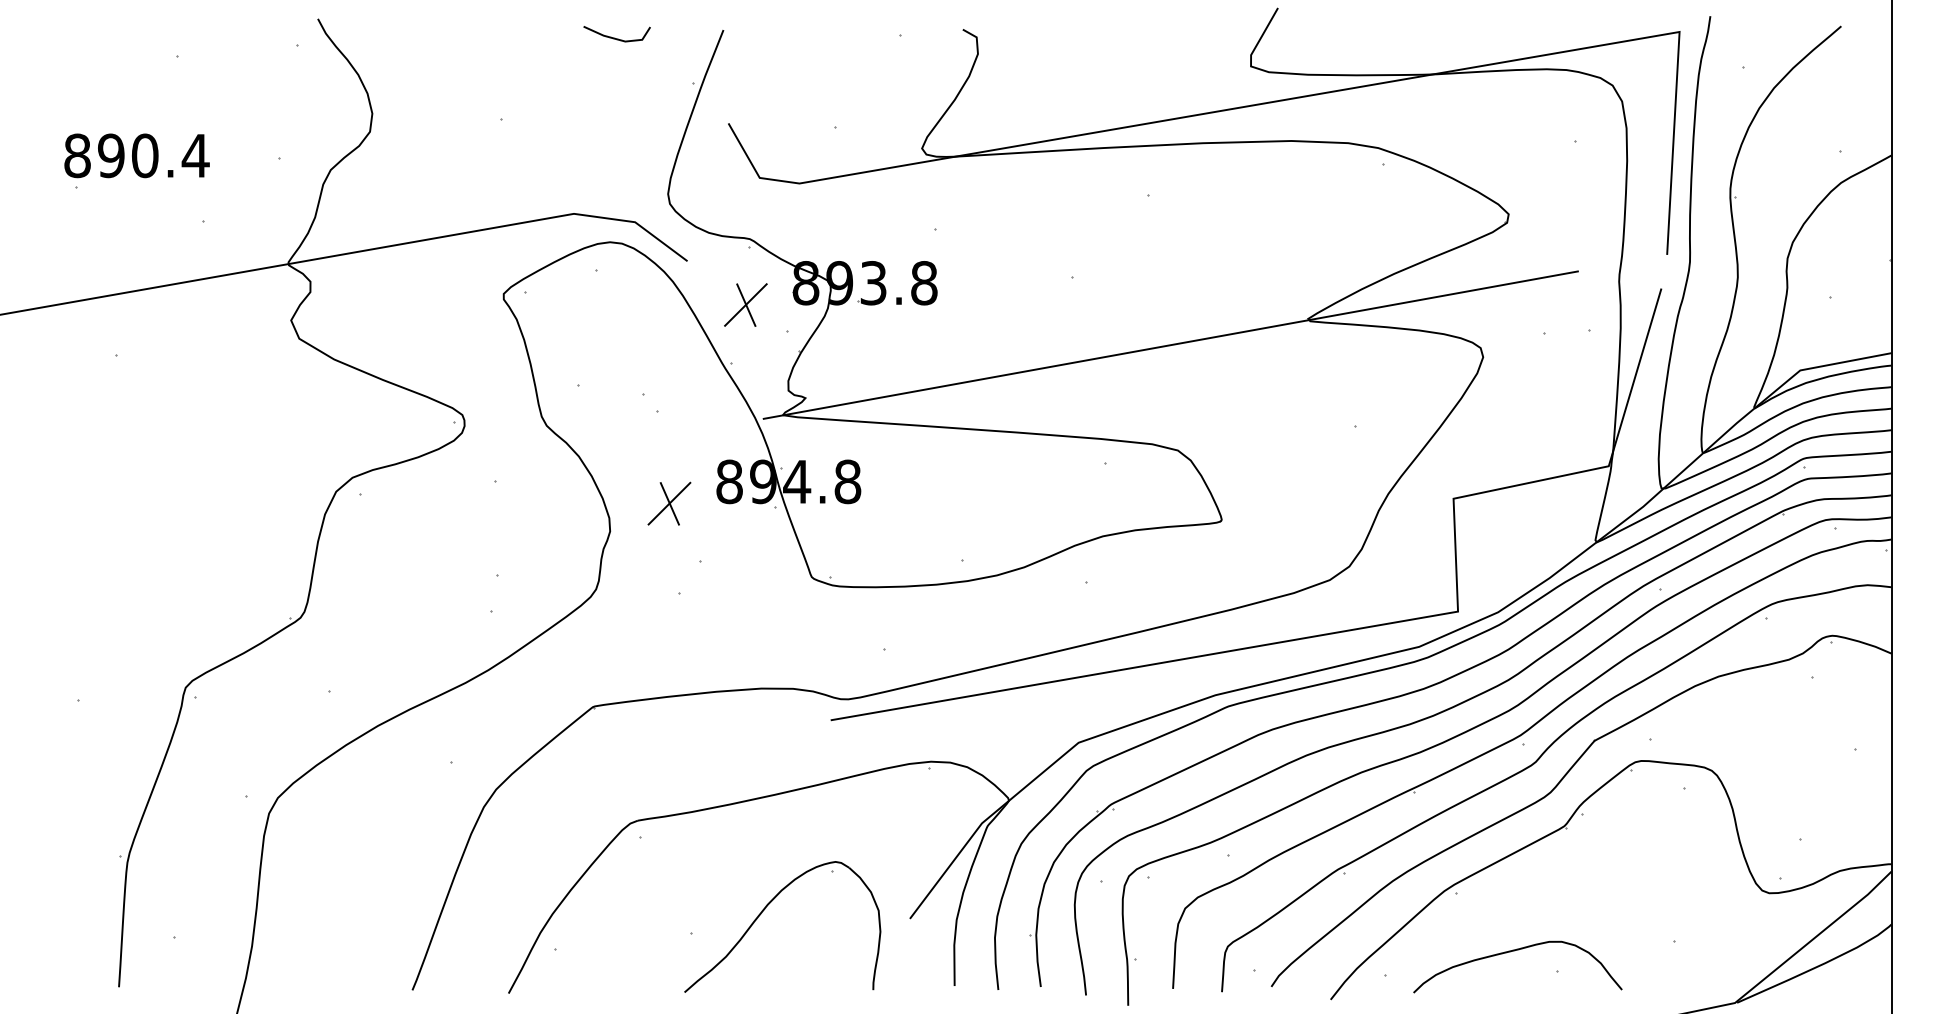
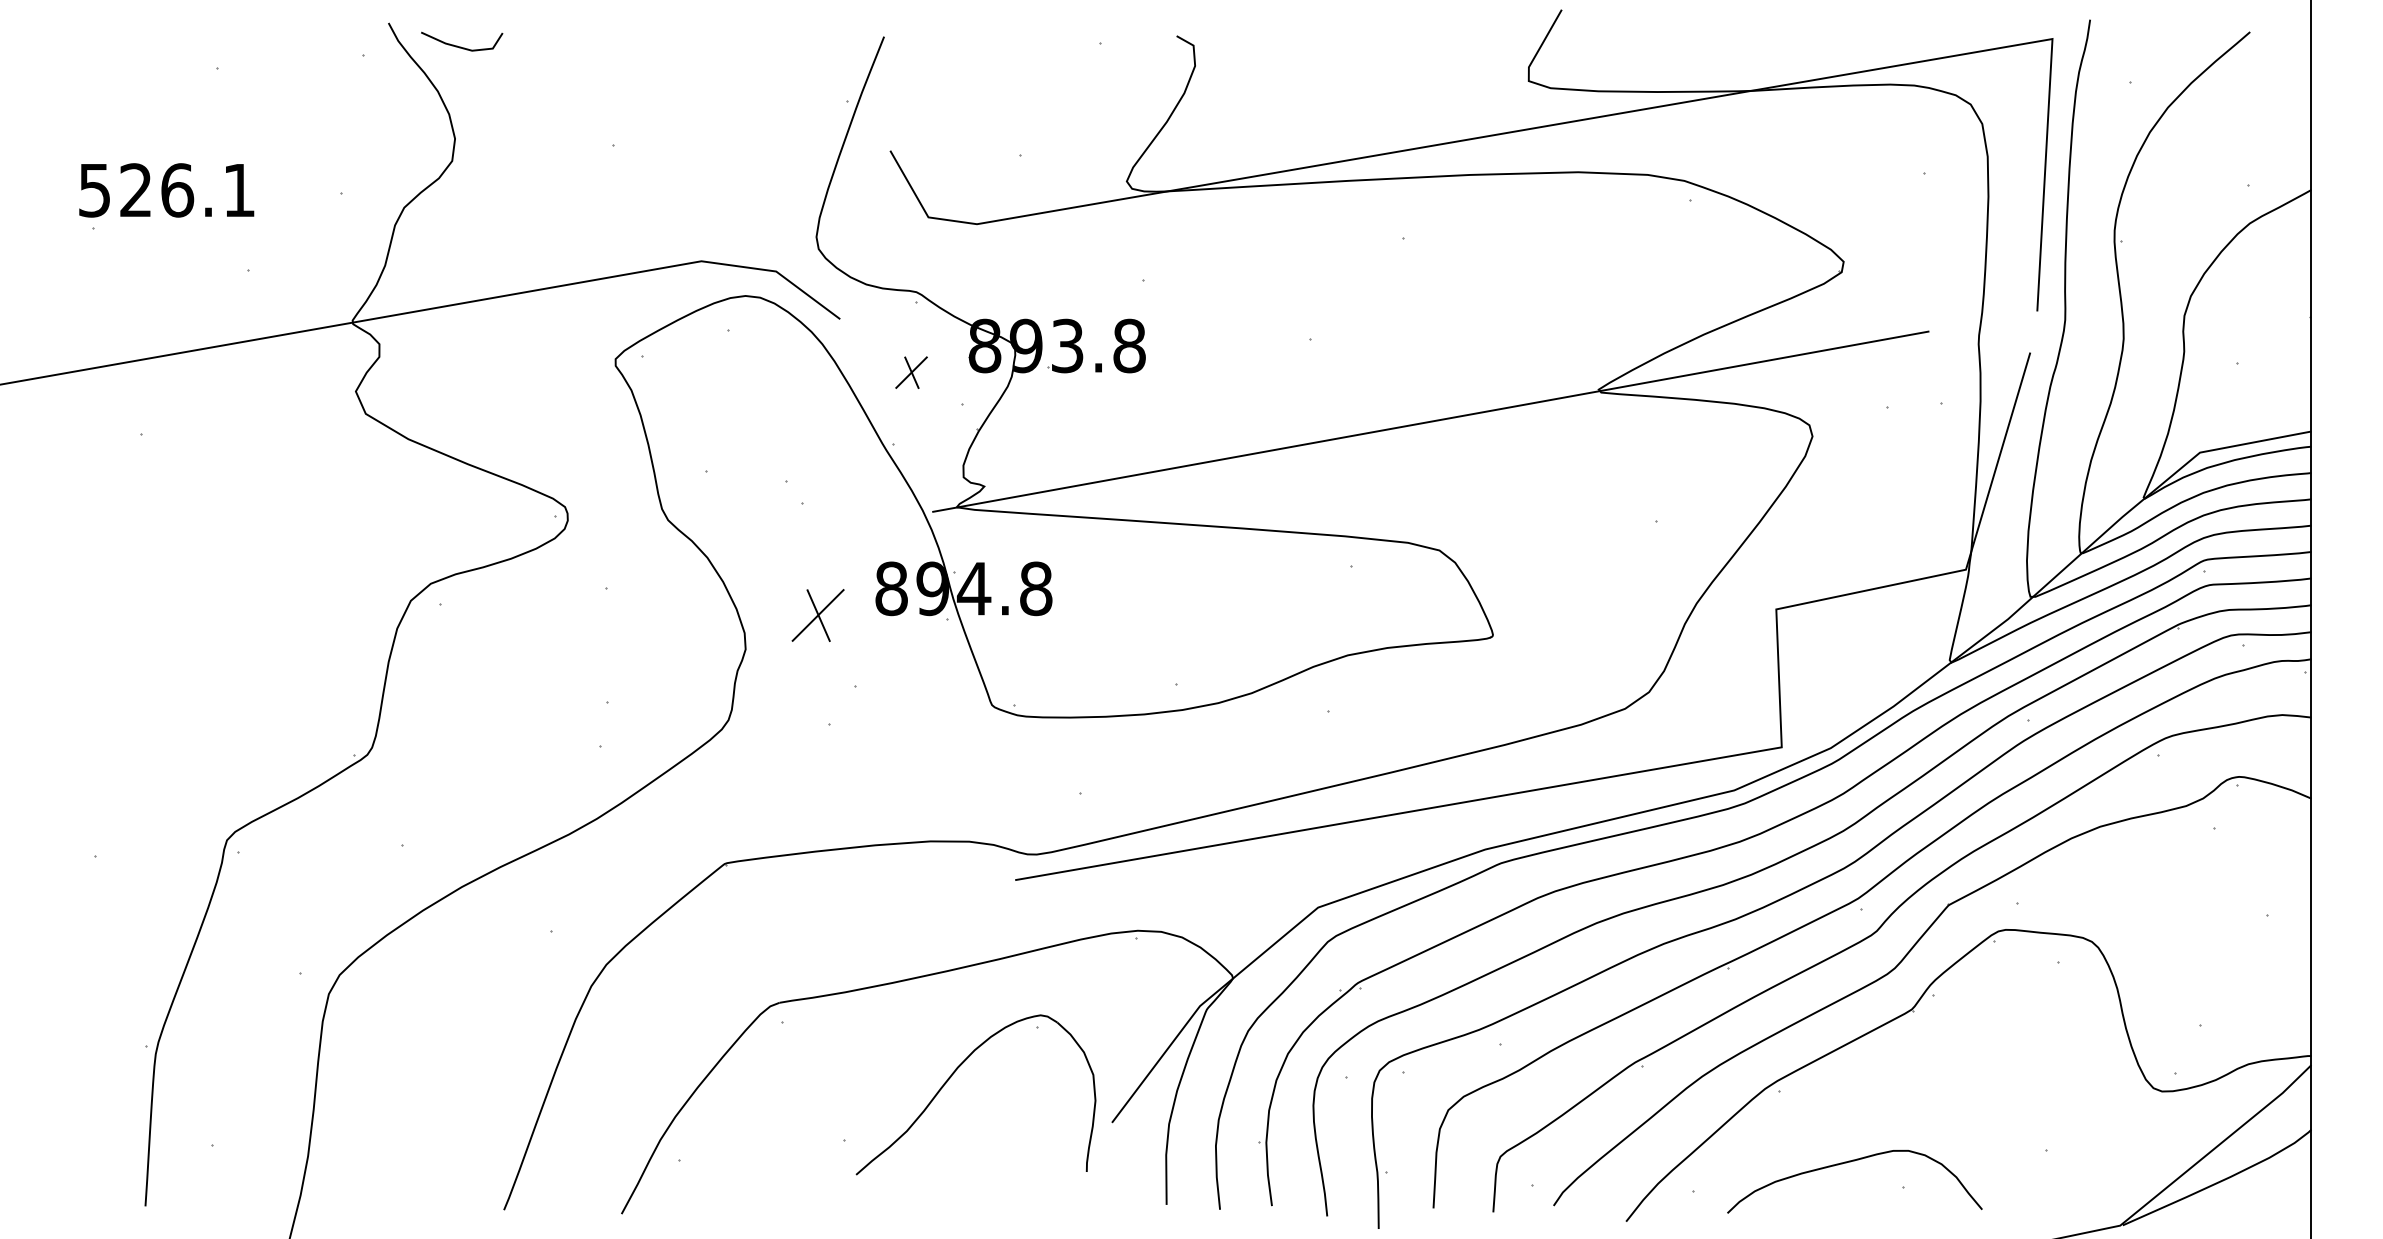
line: (614, 37) -> (458, 45), moved
text: (136, 155) -> (166, 189), 890.4 -> 526.1
part: (745, 304) -> (911, 372), size x0.6
part: (765, 909) -> (955, 1073), moved

